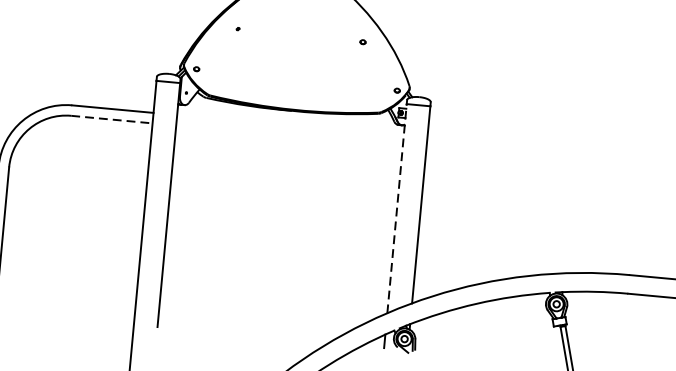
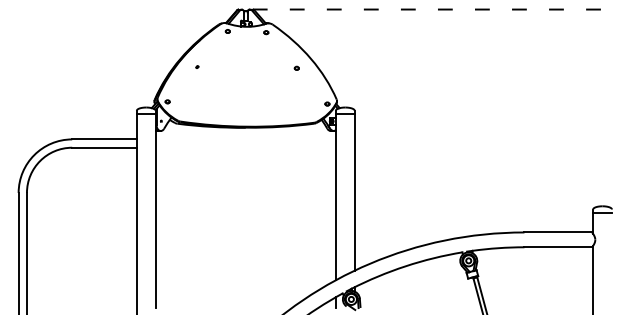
line: (113, 119) -> (105, 147), dashed -> solid
line: (396, 207) -> (335, 196), dashed -> solid

